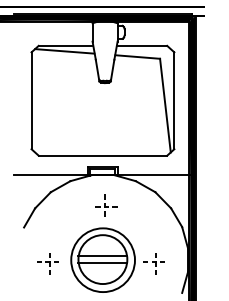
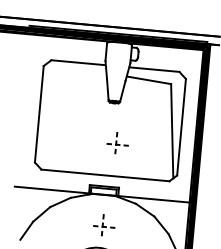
line: (64, 51) -> (76, 68), removed
part: (112, 122) -> (117, 143), added

